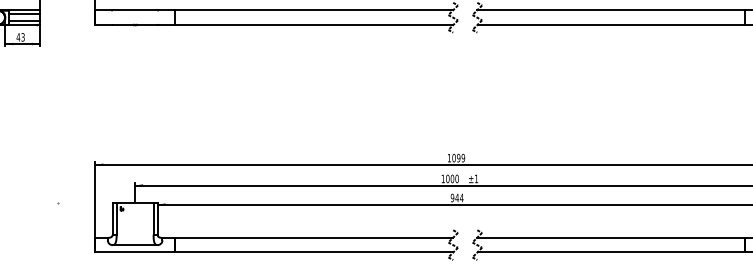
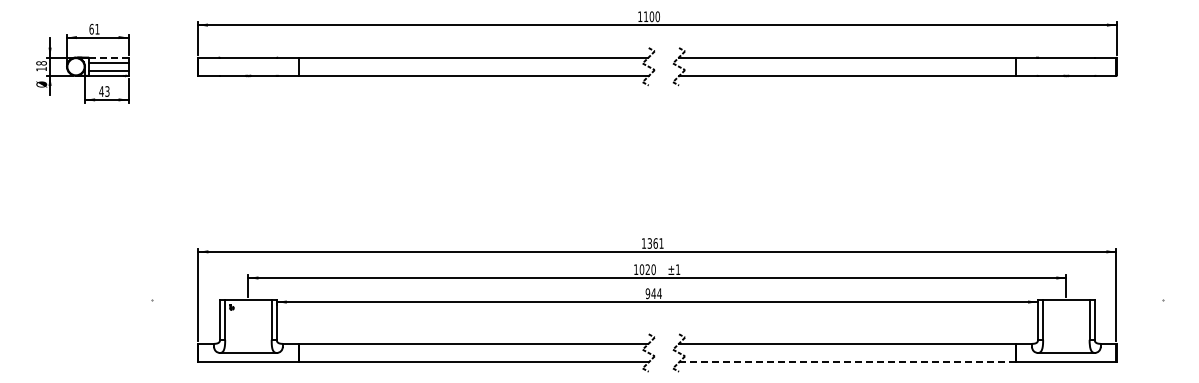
line: (23, 10) -> (108, 57), solid -> dashed
text: (458, 158) -> (655, 243), 1099 -> 1361
text: (452, 178) -> (647, 269), 1000 -> 1020
line: (611, 252) -> (848, 362), solid -> dashed

